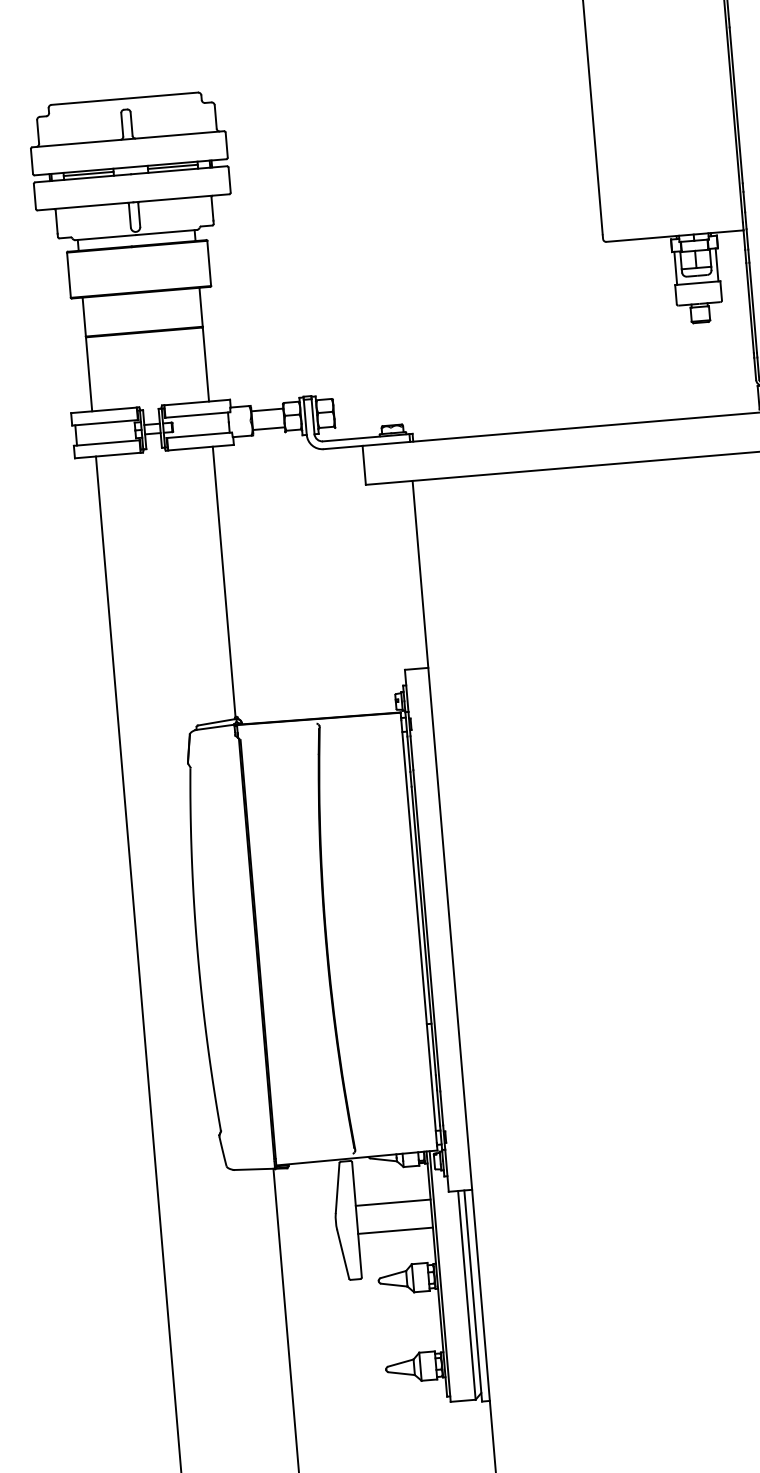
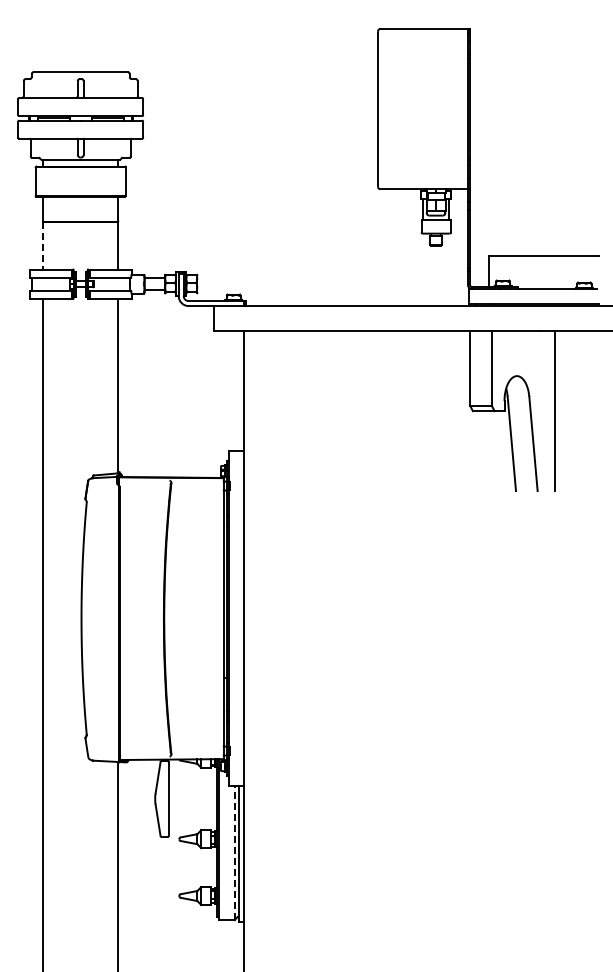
line: (89, 373) -> (43, 245), solid -> dashed
line: (392, 1203) -> (192, 790), removed
line: (395, 1231) -> (192, 808), removed
line: (466, 1296) -> (234, 853), solid -> dashed

